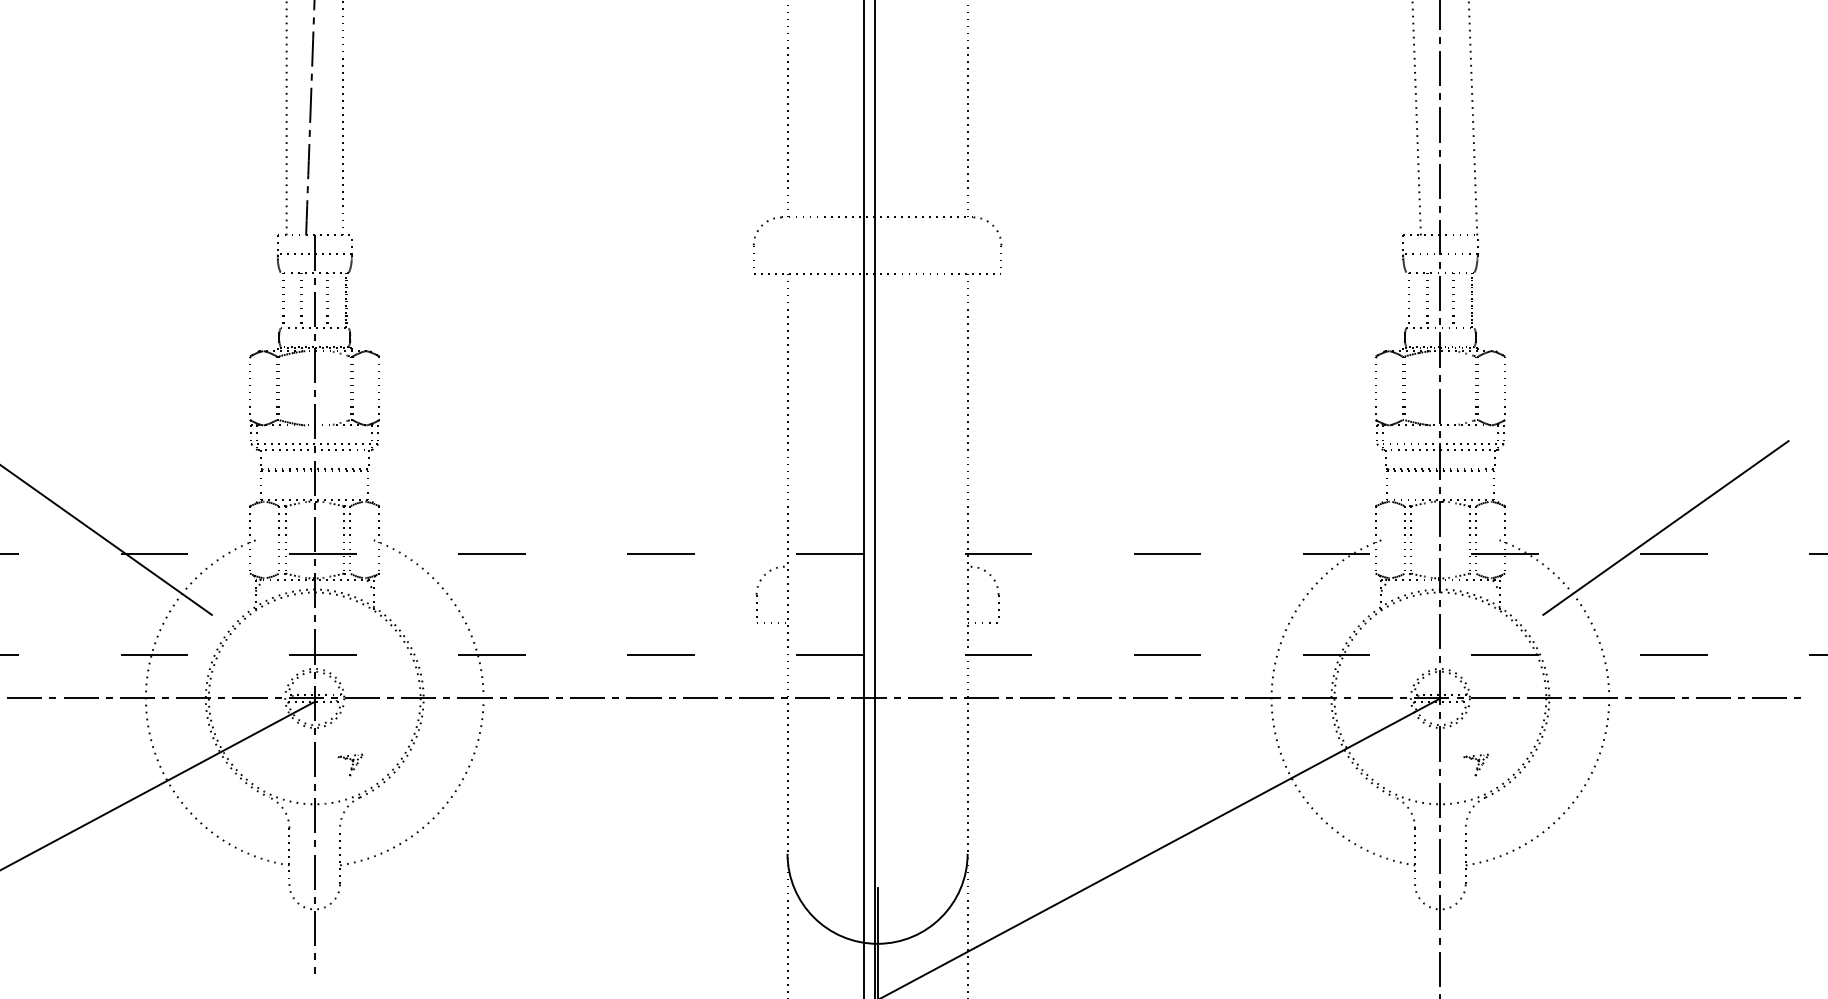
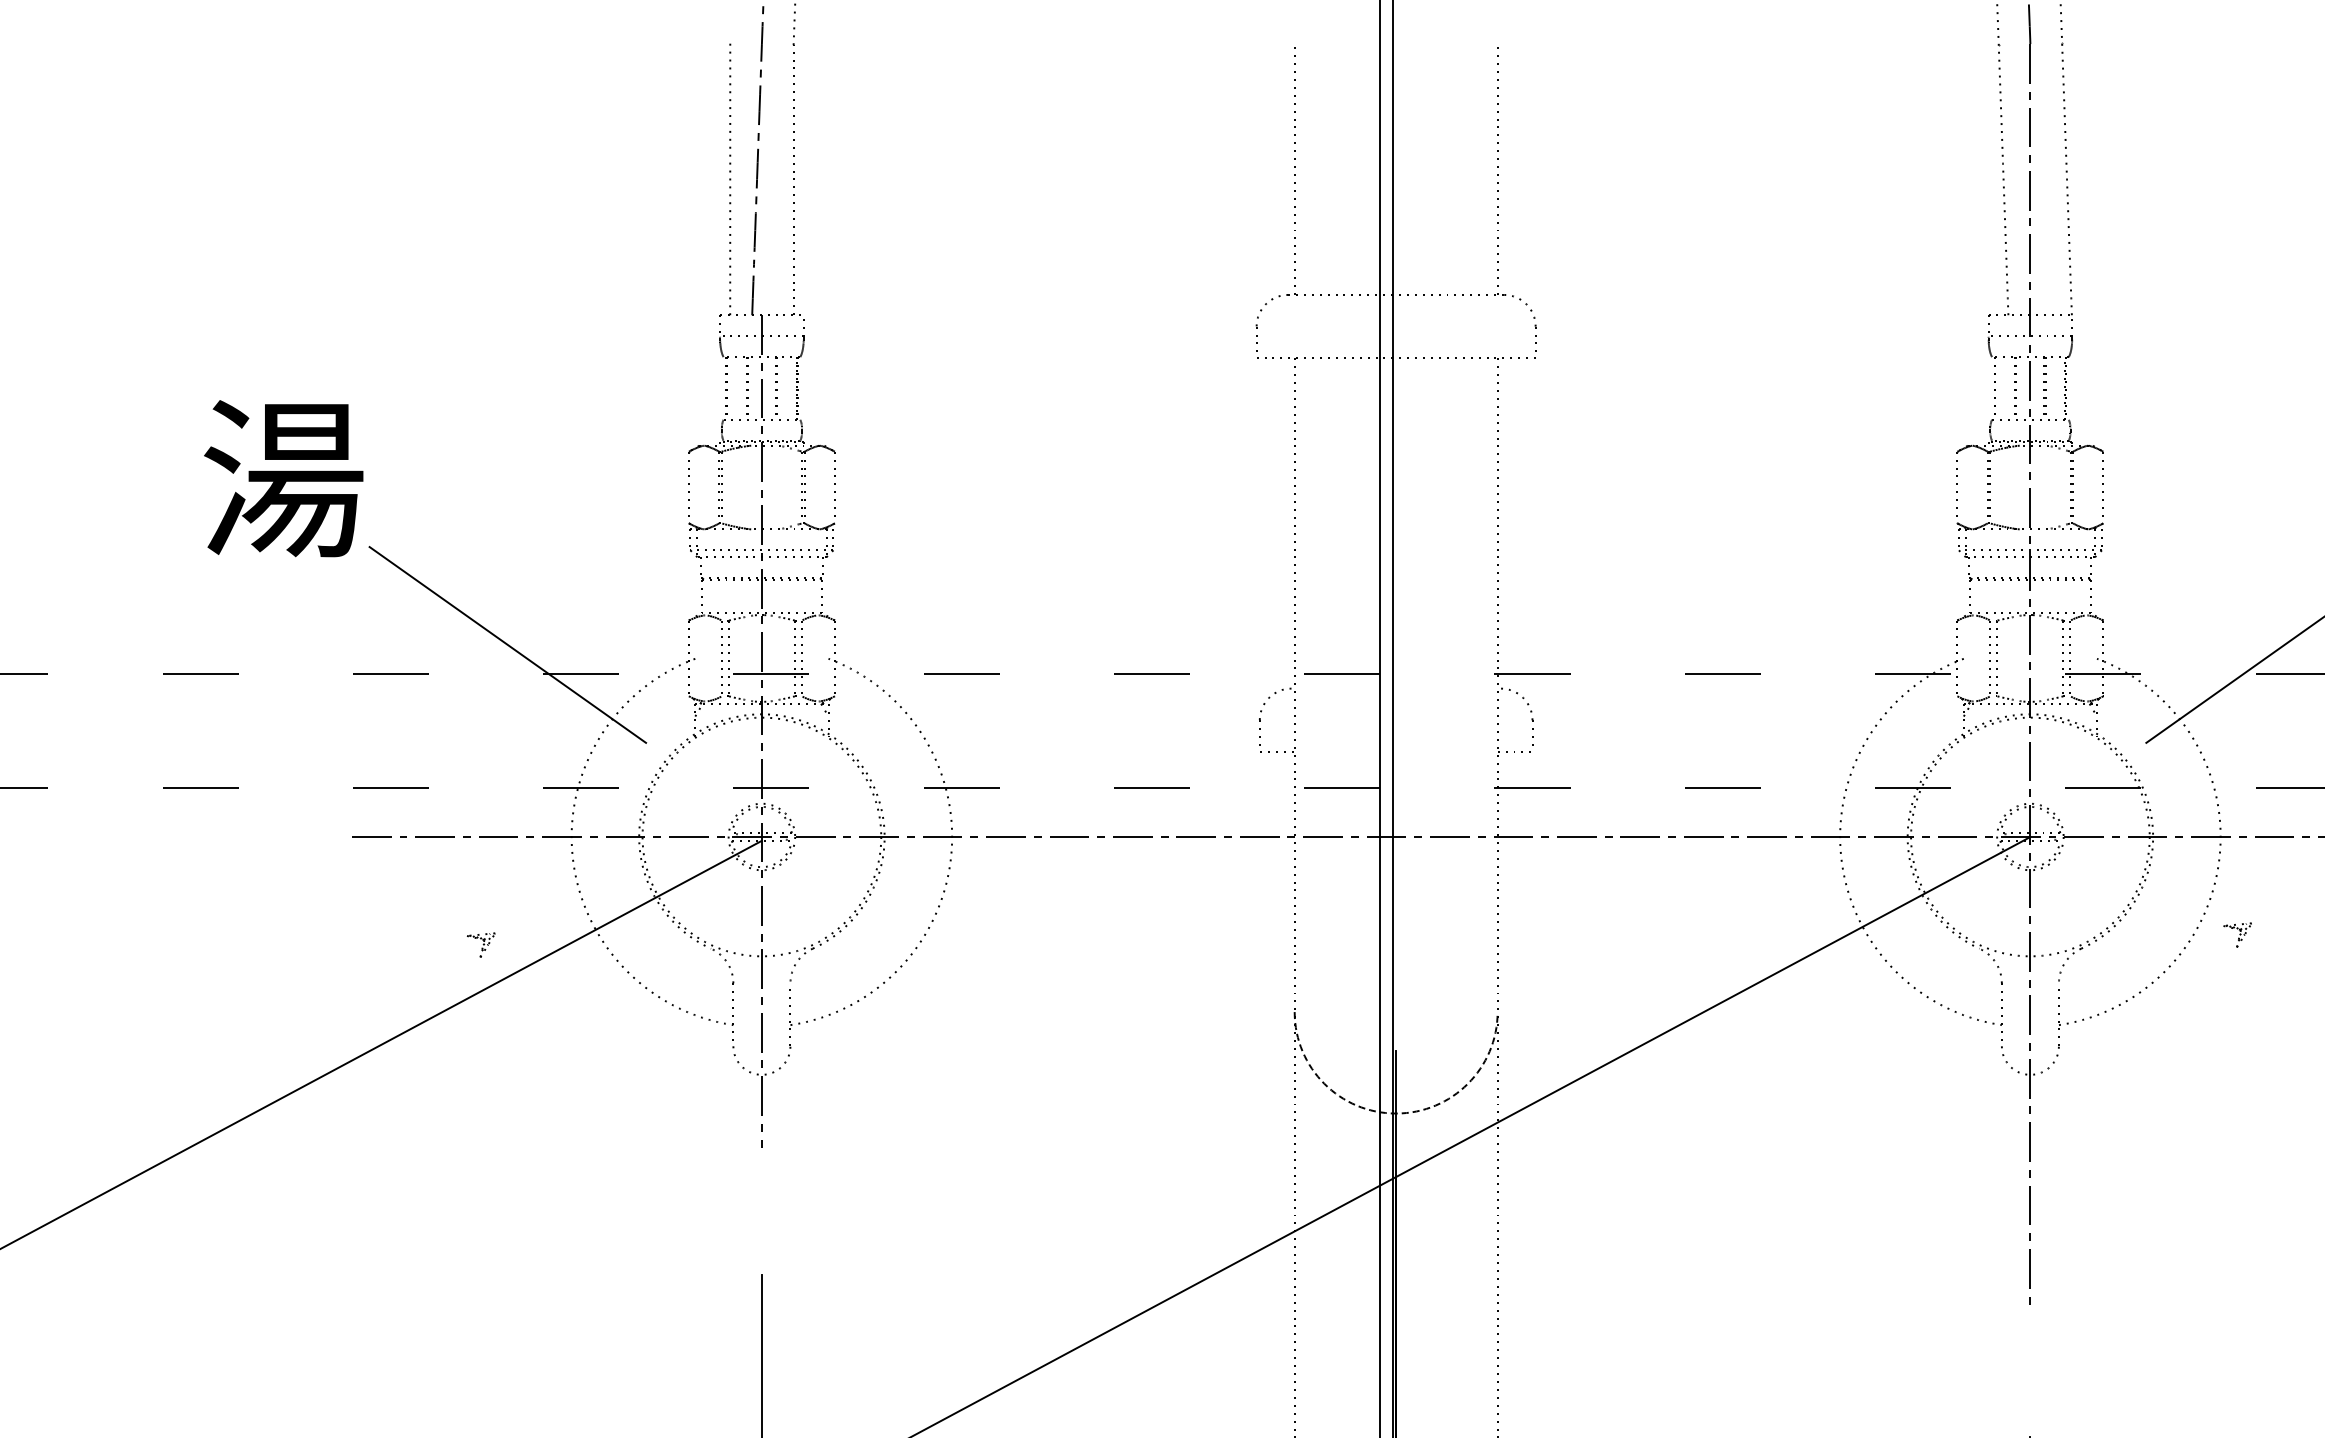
part: (350, 764) -> (481, 944), moved
part: (1475, 764) -> (2237, 934), moved
arc: (877, 943) -> (1396, 1113), solid -> dashed

